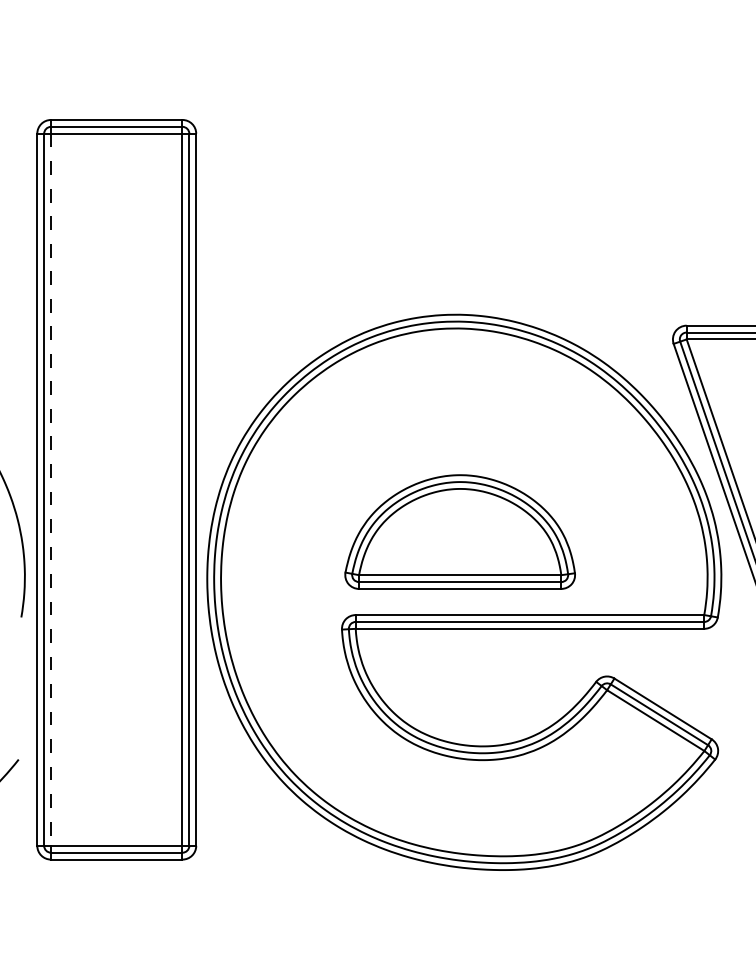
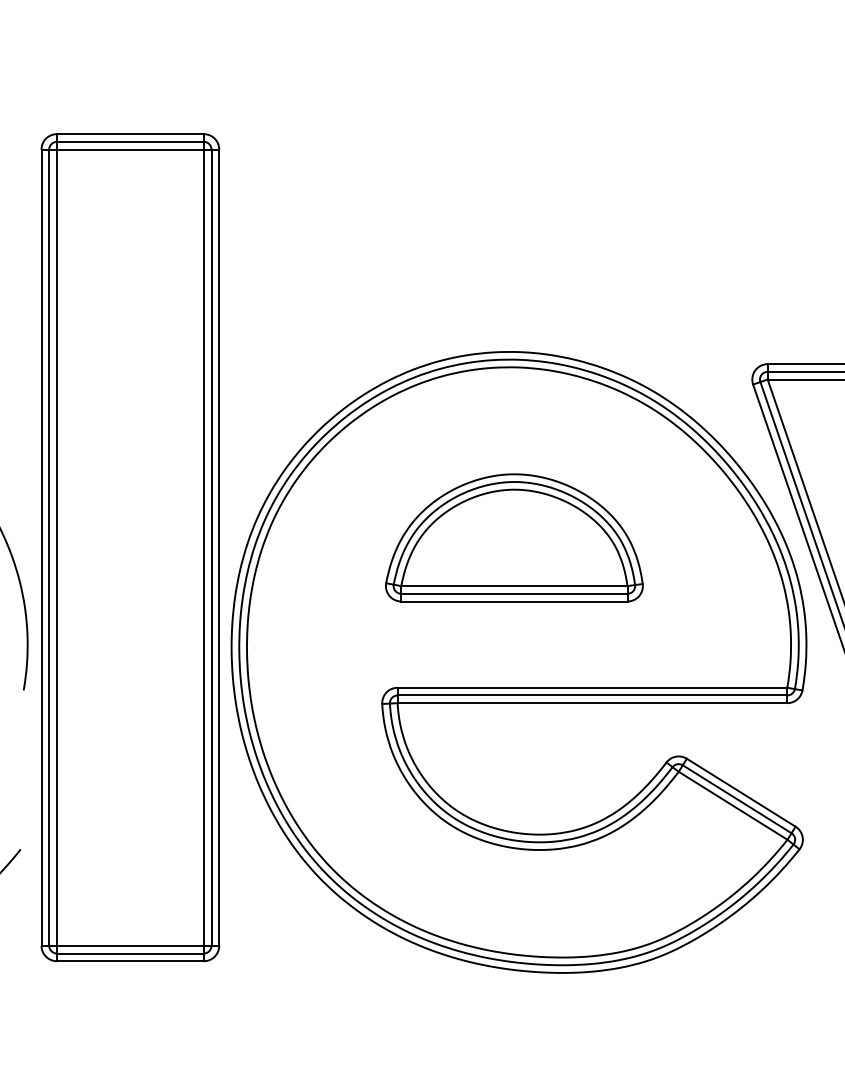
line: (51, 490) -> (57, 548), dashed -> solid
part: (459, 531) -> (513, 537), moved

